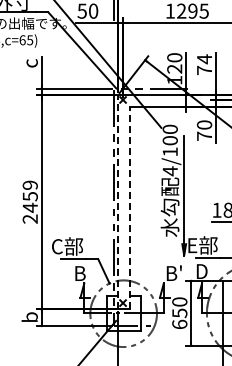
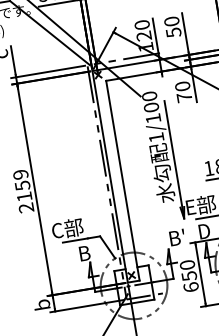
text: (204, 64) -> (172, 26), 74 -> 50
text: (169, 171) -> (155, 138), 4/100 -> 1/100
line: (118, 201) -> (110, 176), dashed -> solid
text: (29, 207) -> (23, 196), 2459 -> 2159
line: (130, 207) -> (123, 179), dashed -> solid

